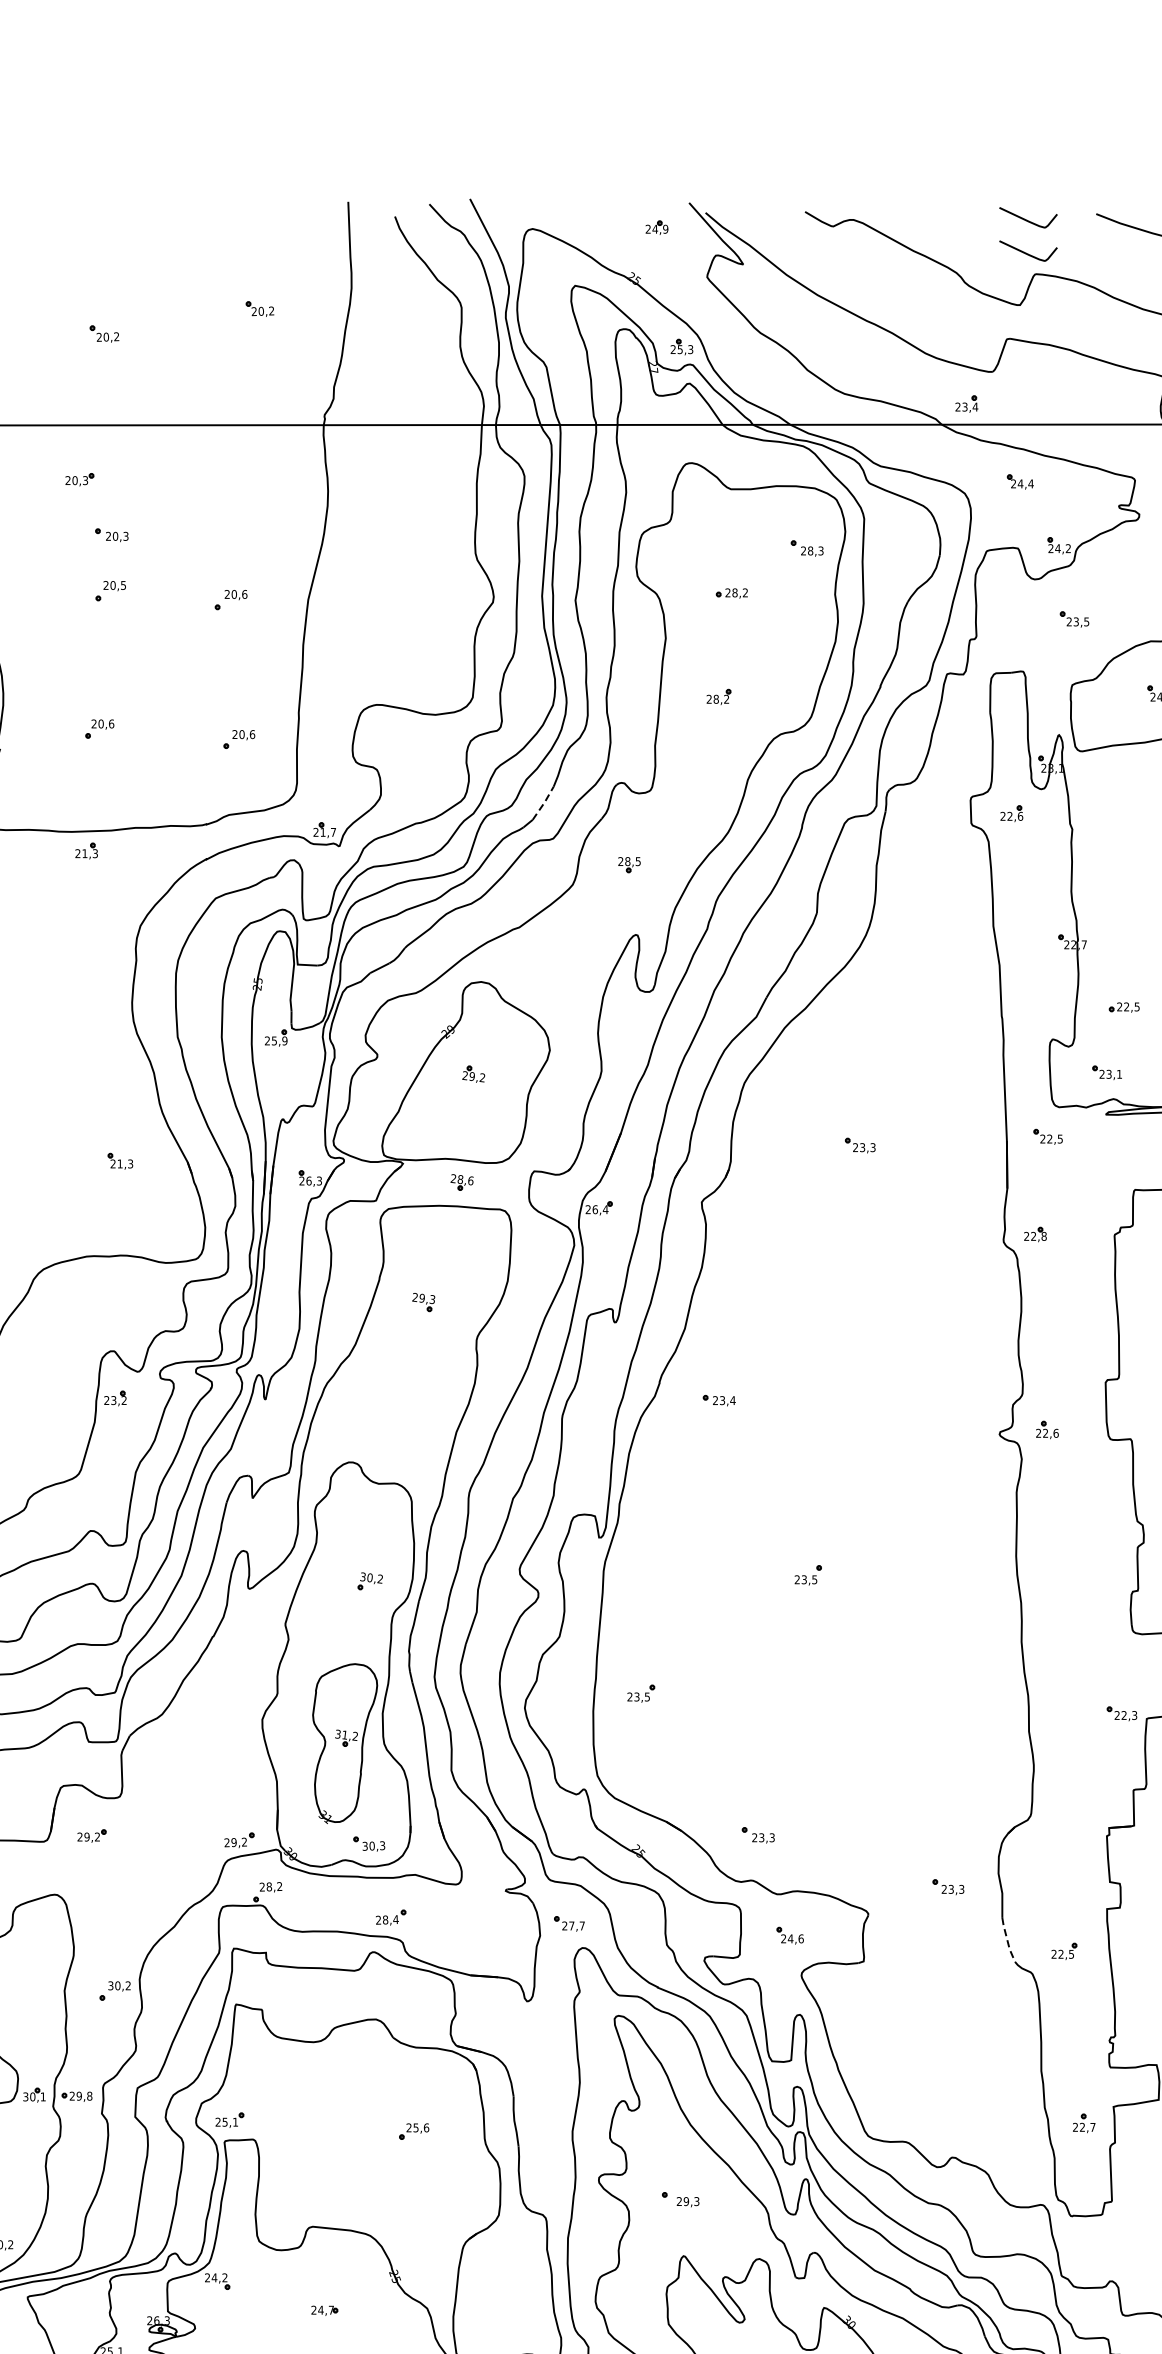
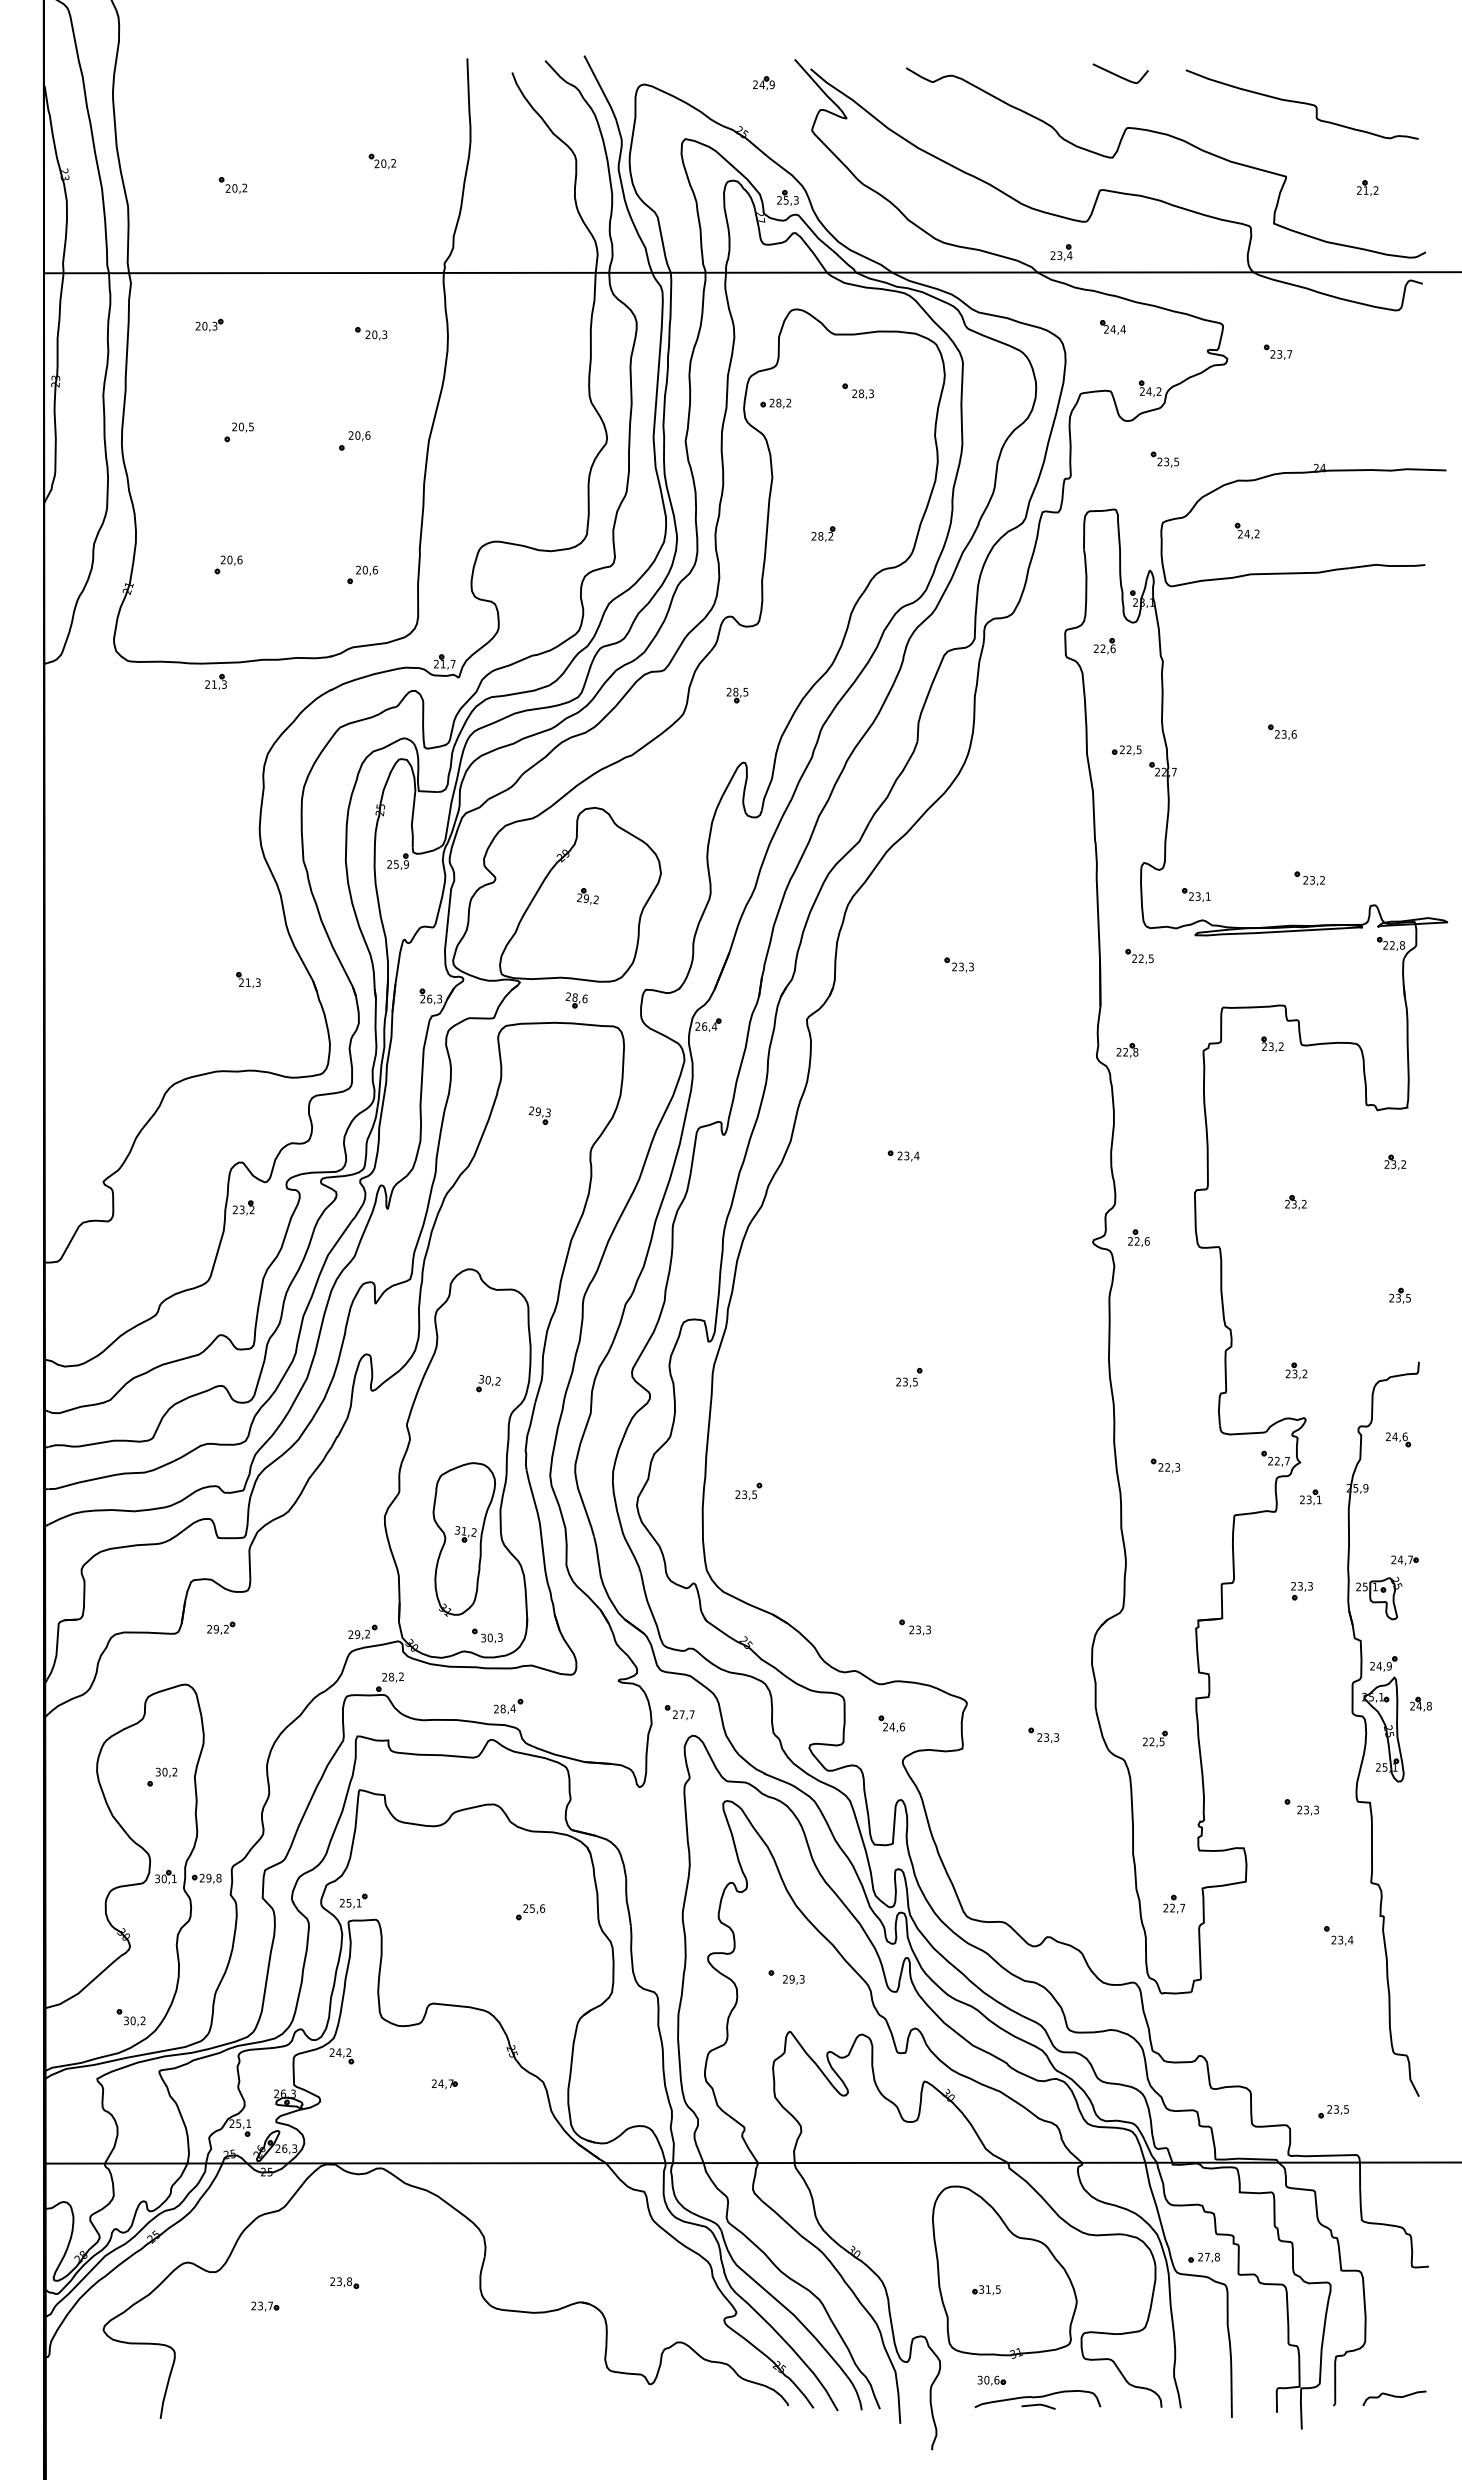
curve: (1027, 252) -> (1119, 107), removed
part: (112, 535) -> (371, 333), moved
part: (806, 548) -> (857, 391), moved
part: (731, 593) -> (775, 403), moved
line: (544, 803) -> (655, 636), dashed -> solid
part: (1123, 1007) -> (1126, 750), moved
part: (719, 1400) -> (903, 1155), moved
part: (1121, 1713) -> (1165, 1465), moved
part: (757, 1835) -> (914, 1627), moved
part: (948, 1886) -> (1043, 1734), moved
line: (1007, 1940) -> (1100, 1728), dashed -> solid
part: (115, 1990) -> (162, 1776), moved

